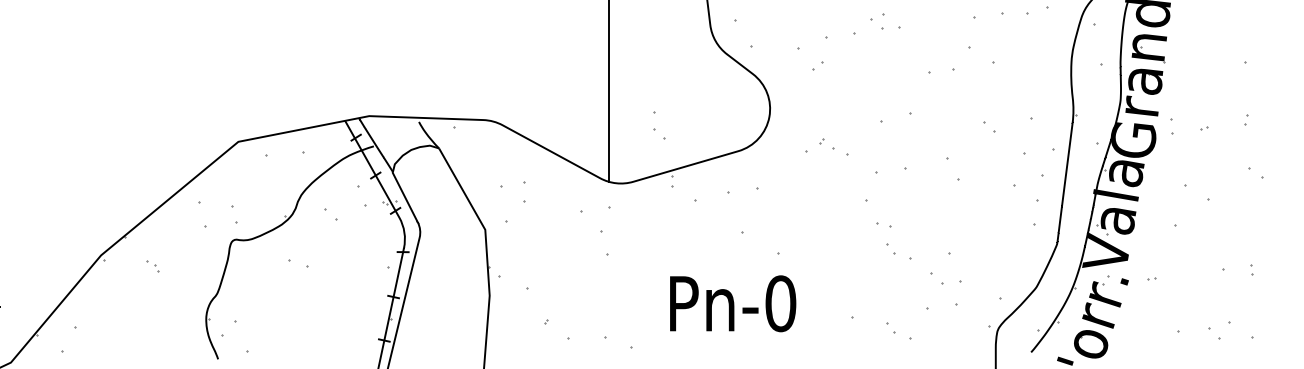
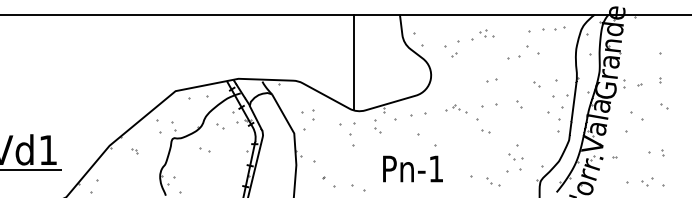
part: (895, 119) -> (491, 80), size x0.62
part: (658, 125) -> (377, 126), moved
part: (827, 146) -> (456, 108), moved
part: (953, 169) -> (519, 104), size x0.62
part: (899, 250) -> (493, 143), removed
text: (781, 302) -> (436, 168), Pn-0 -> Pn-1

